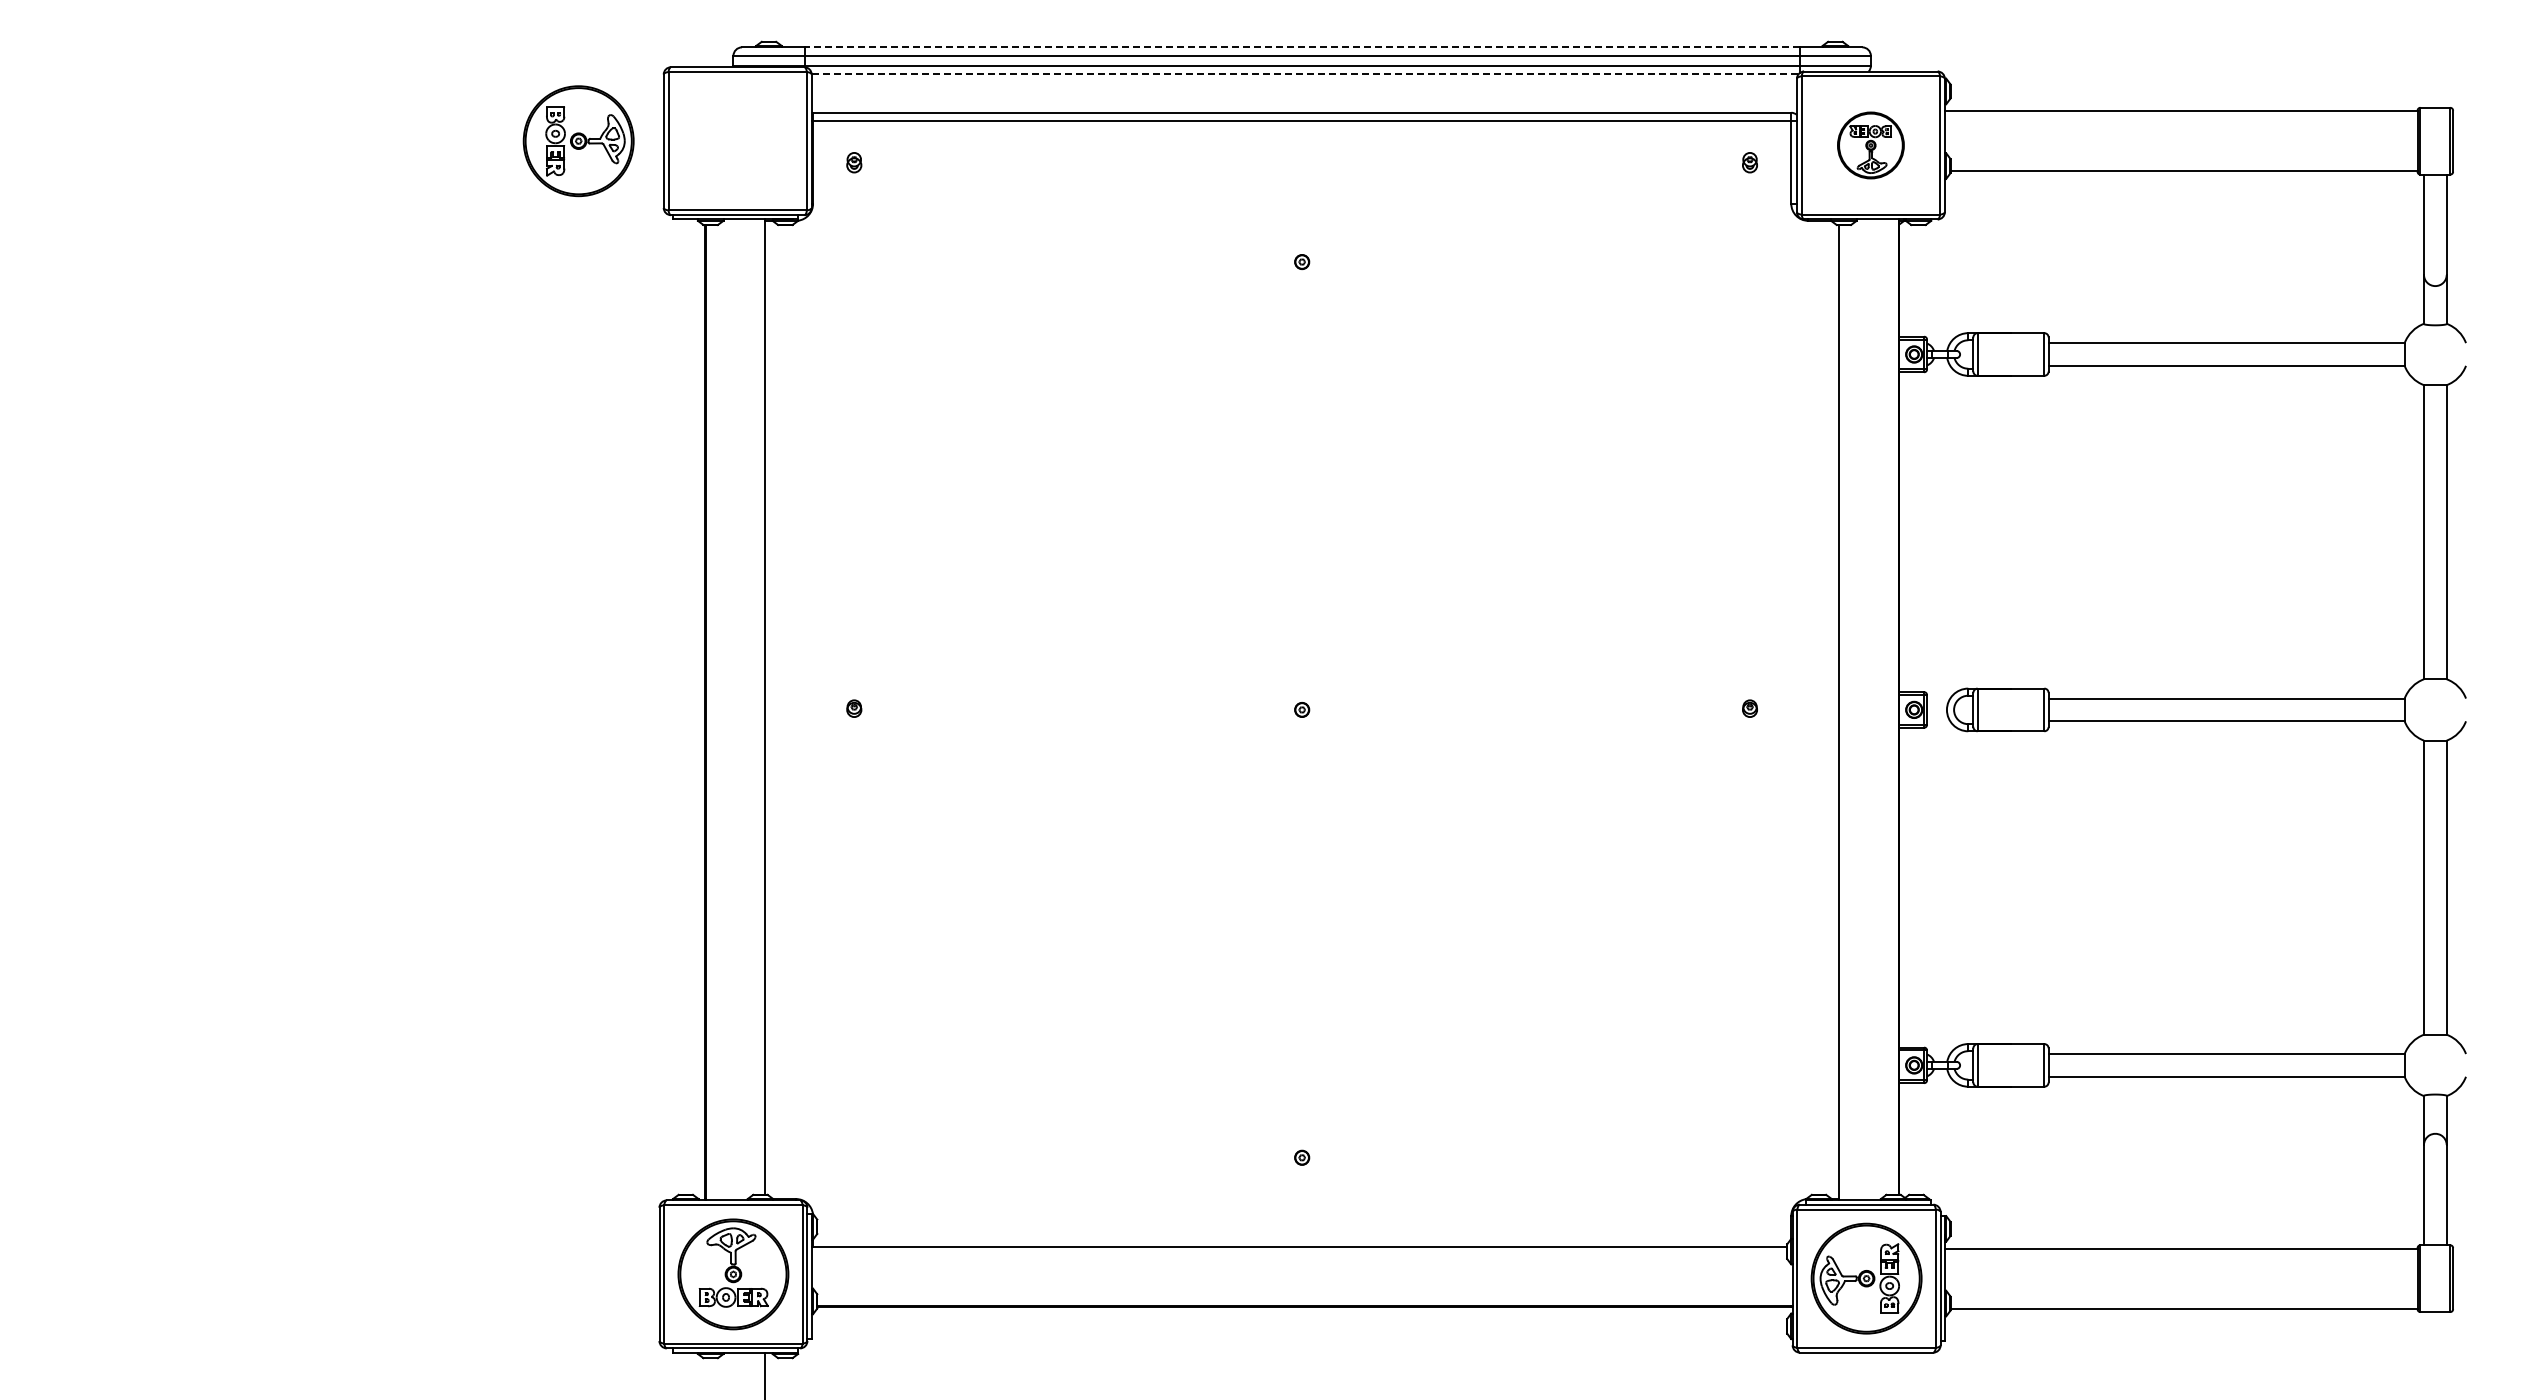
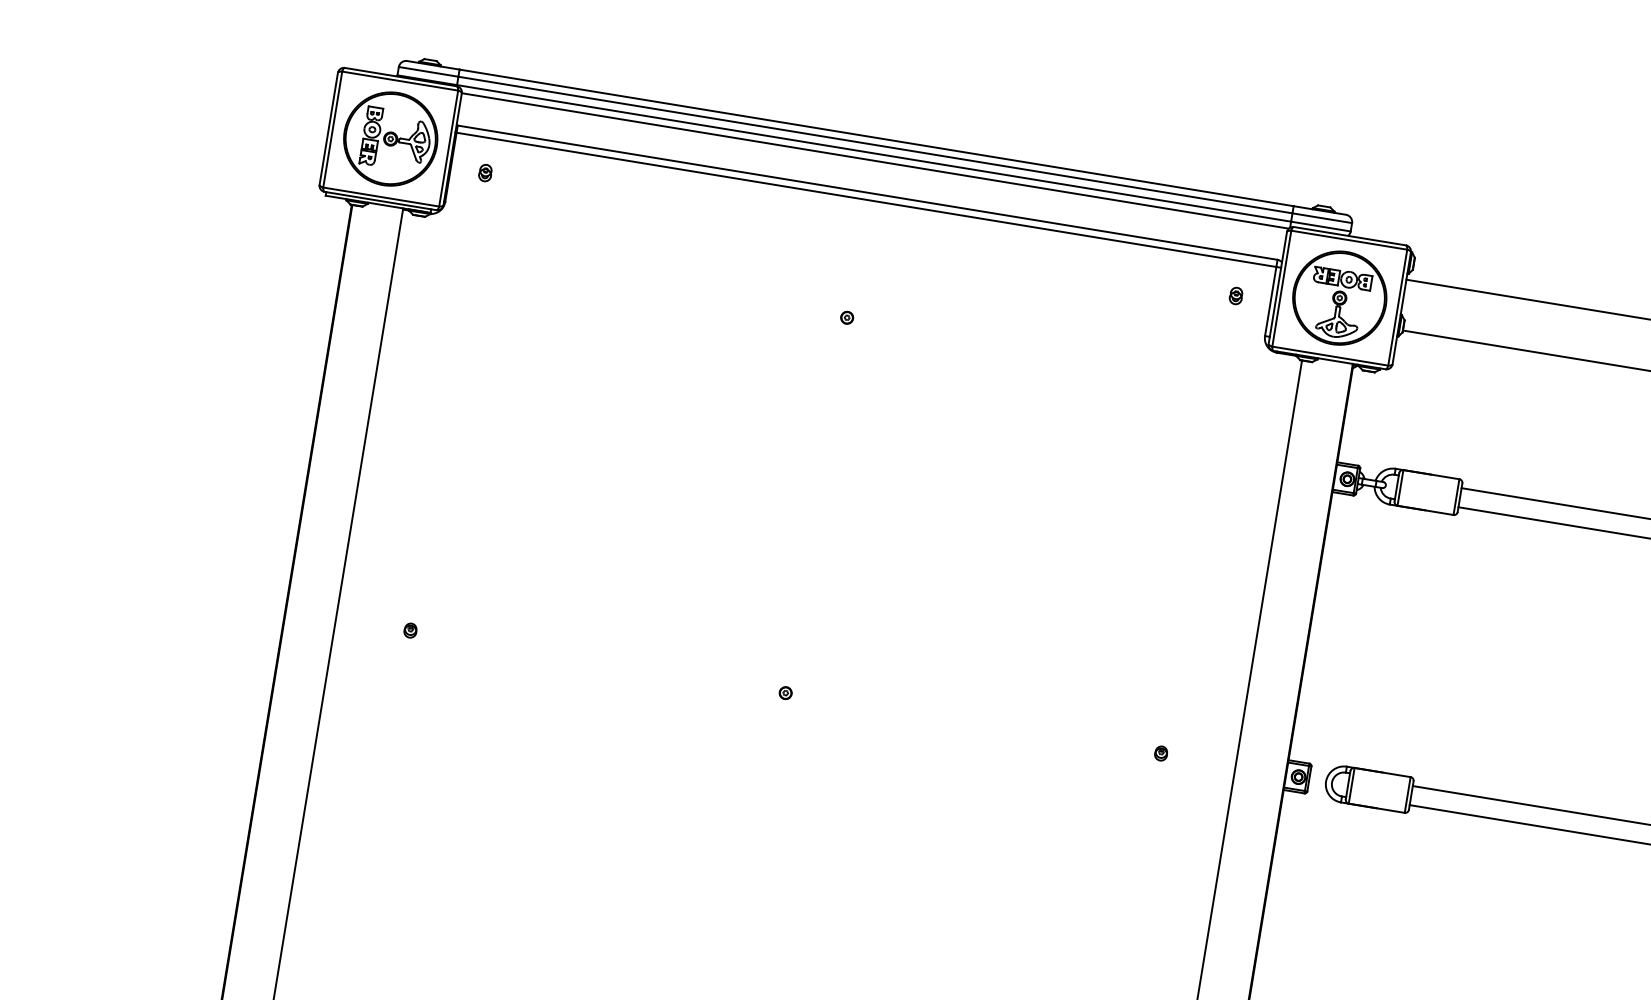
line: (1302, 47) -> (876, 138), dashed -> solid
line: (1305, 74) -> (875, 161), dashed -> solid
part: (578, 141) -> (390, 139), moved
part: (1870, 145) -> (1339, 298), size x1.67

